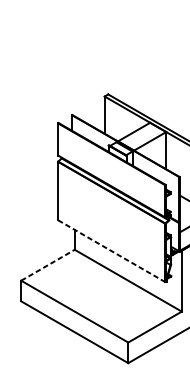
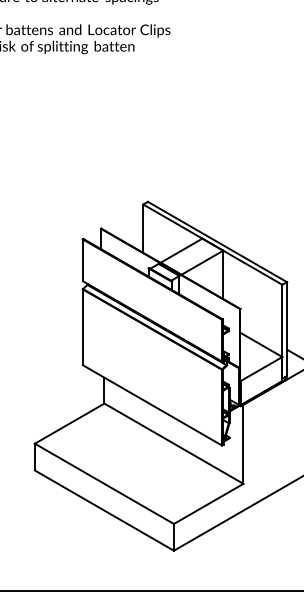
line: (111, 251) -> (152, 405), dashed -> solid
line: (48, 265) -> (70, 423), dashed -> solid

